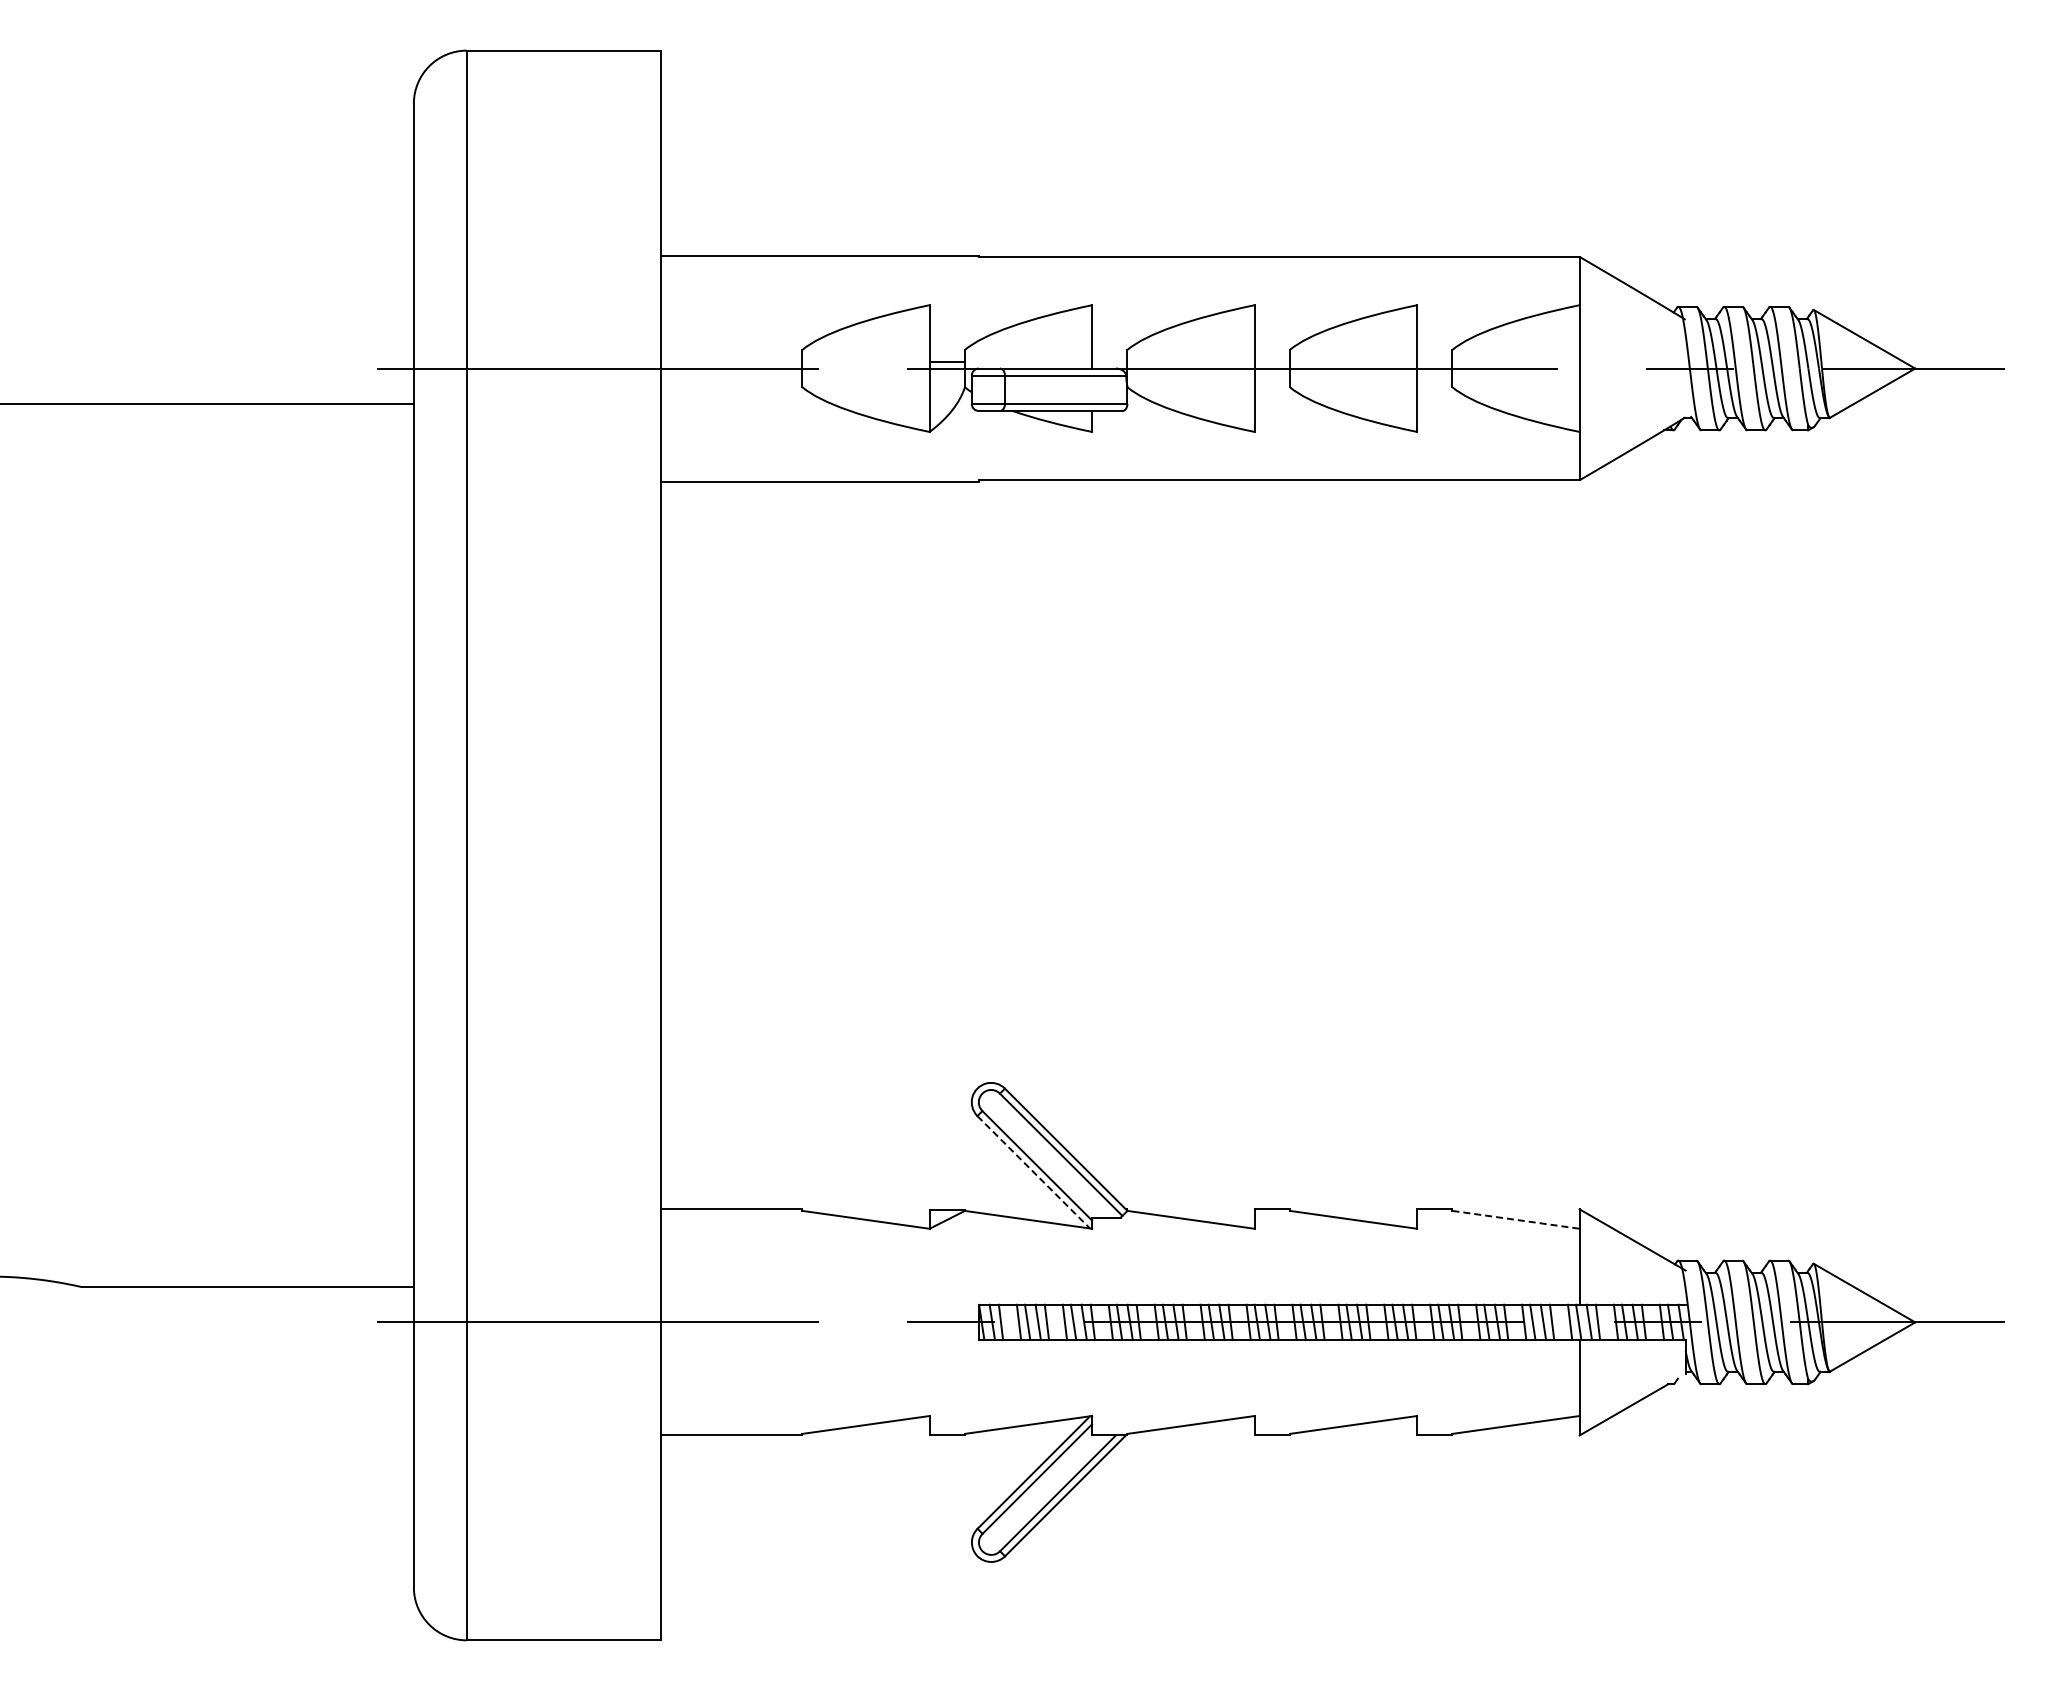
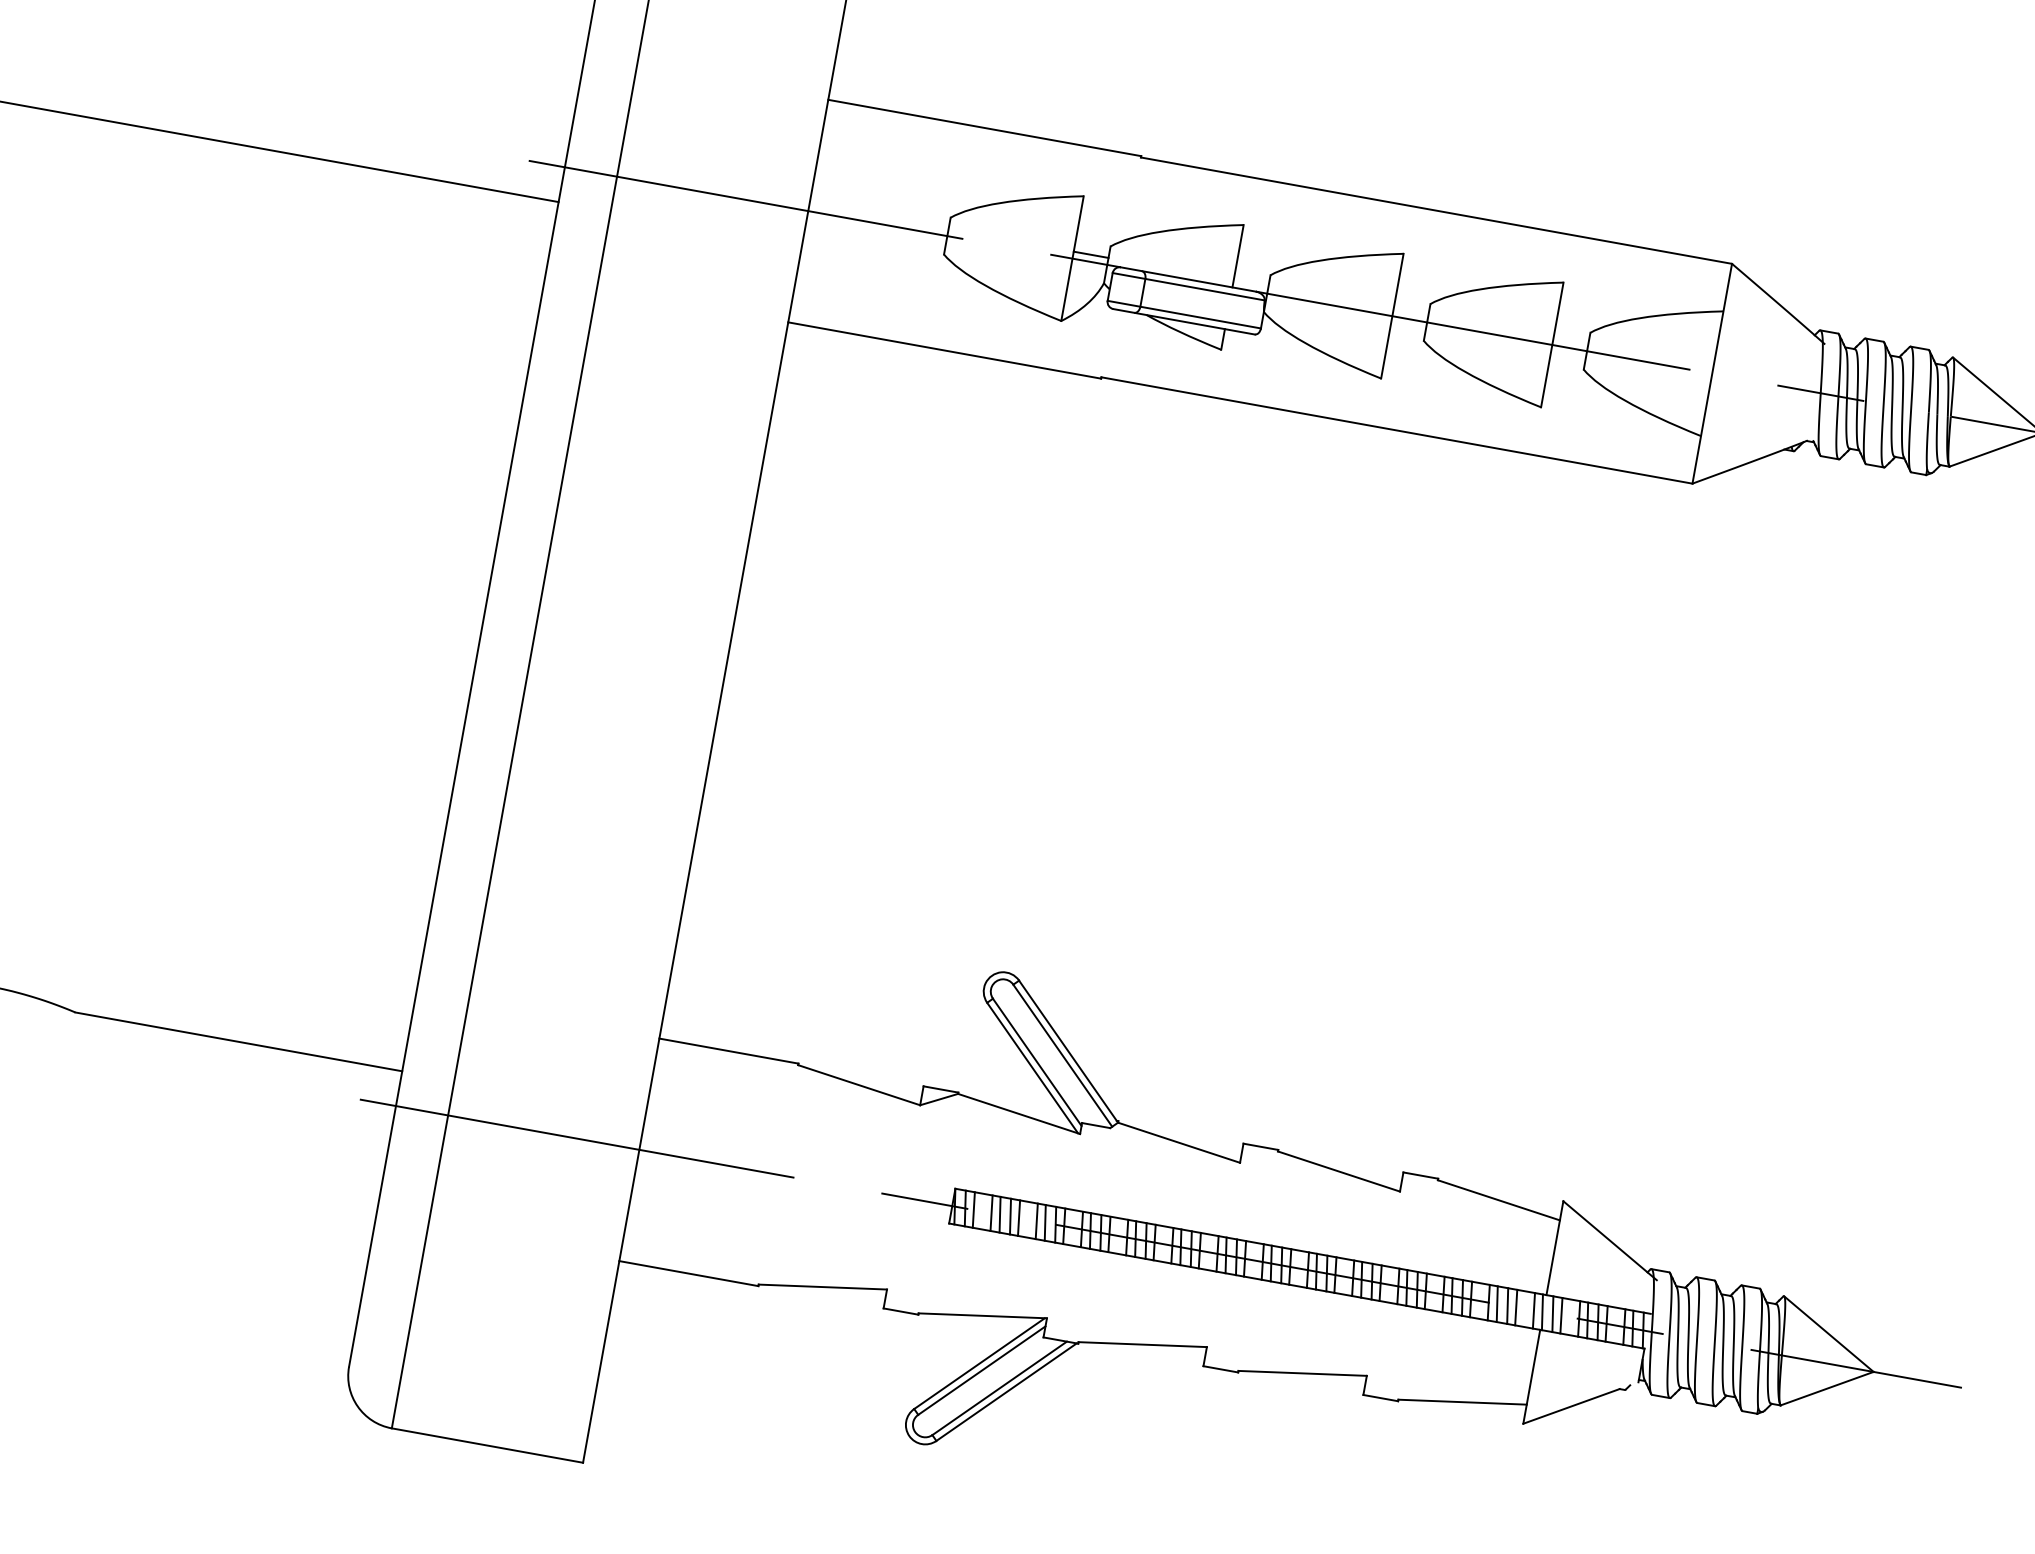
line: (1033, 1172) -> (1032, 1068), dashed -> solid
line: (1516, 1219) -> (1499, 1200), dashed -> solid

